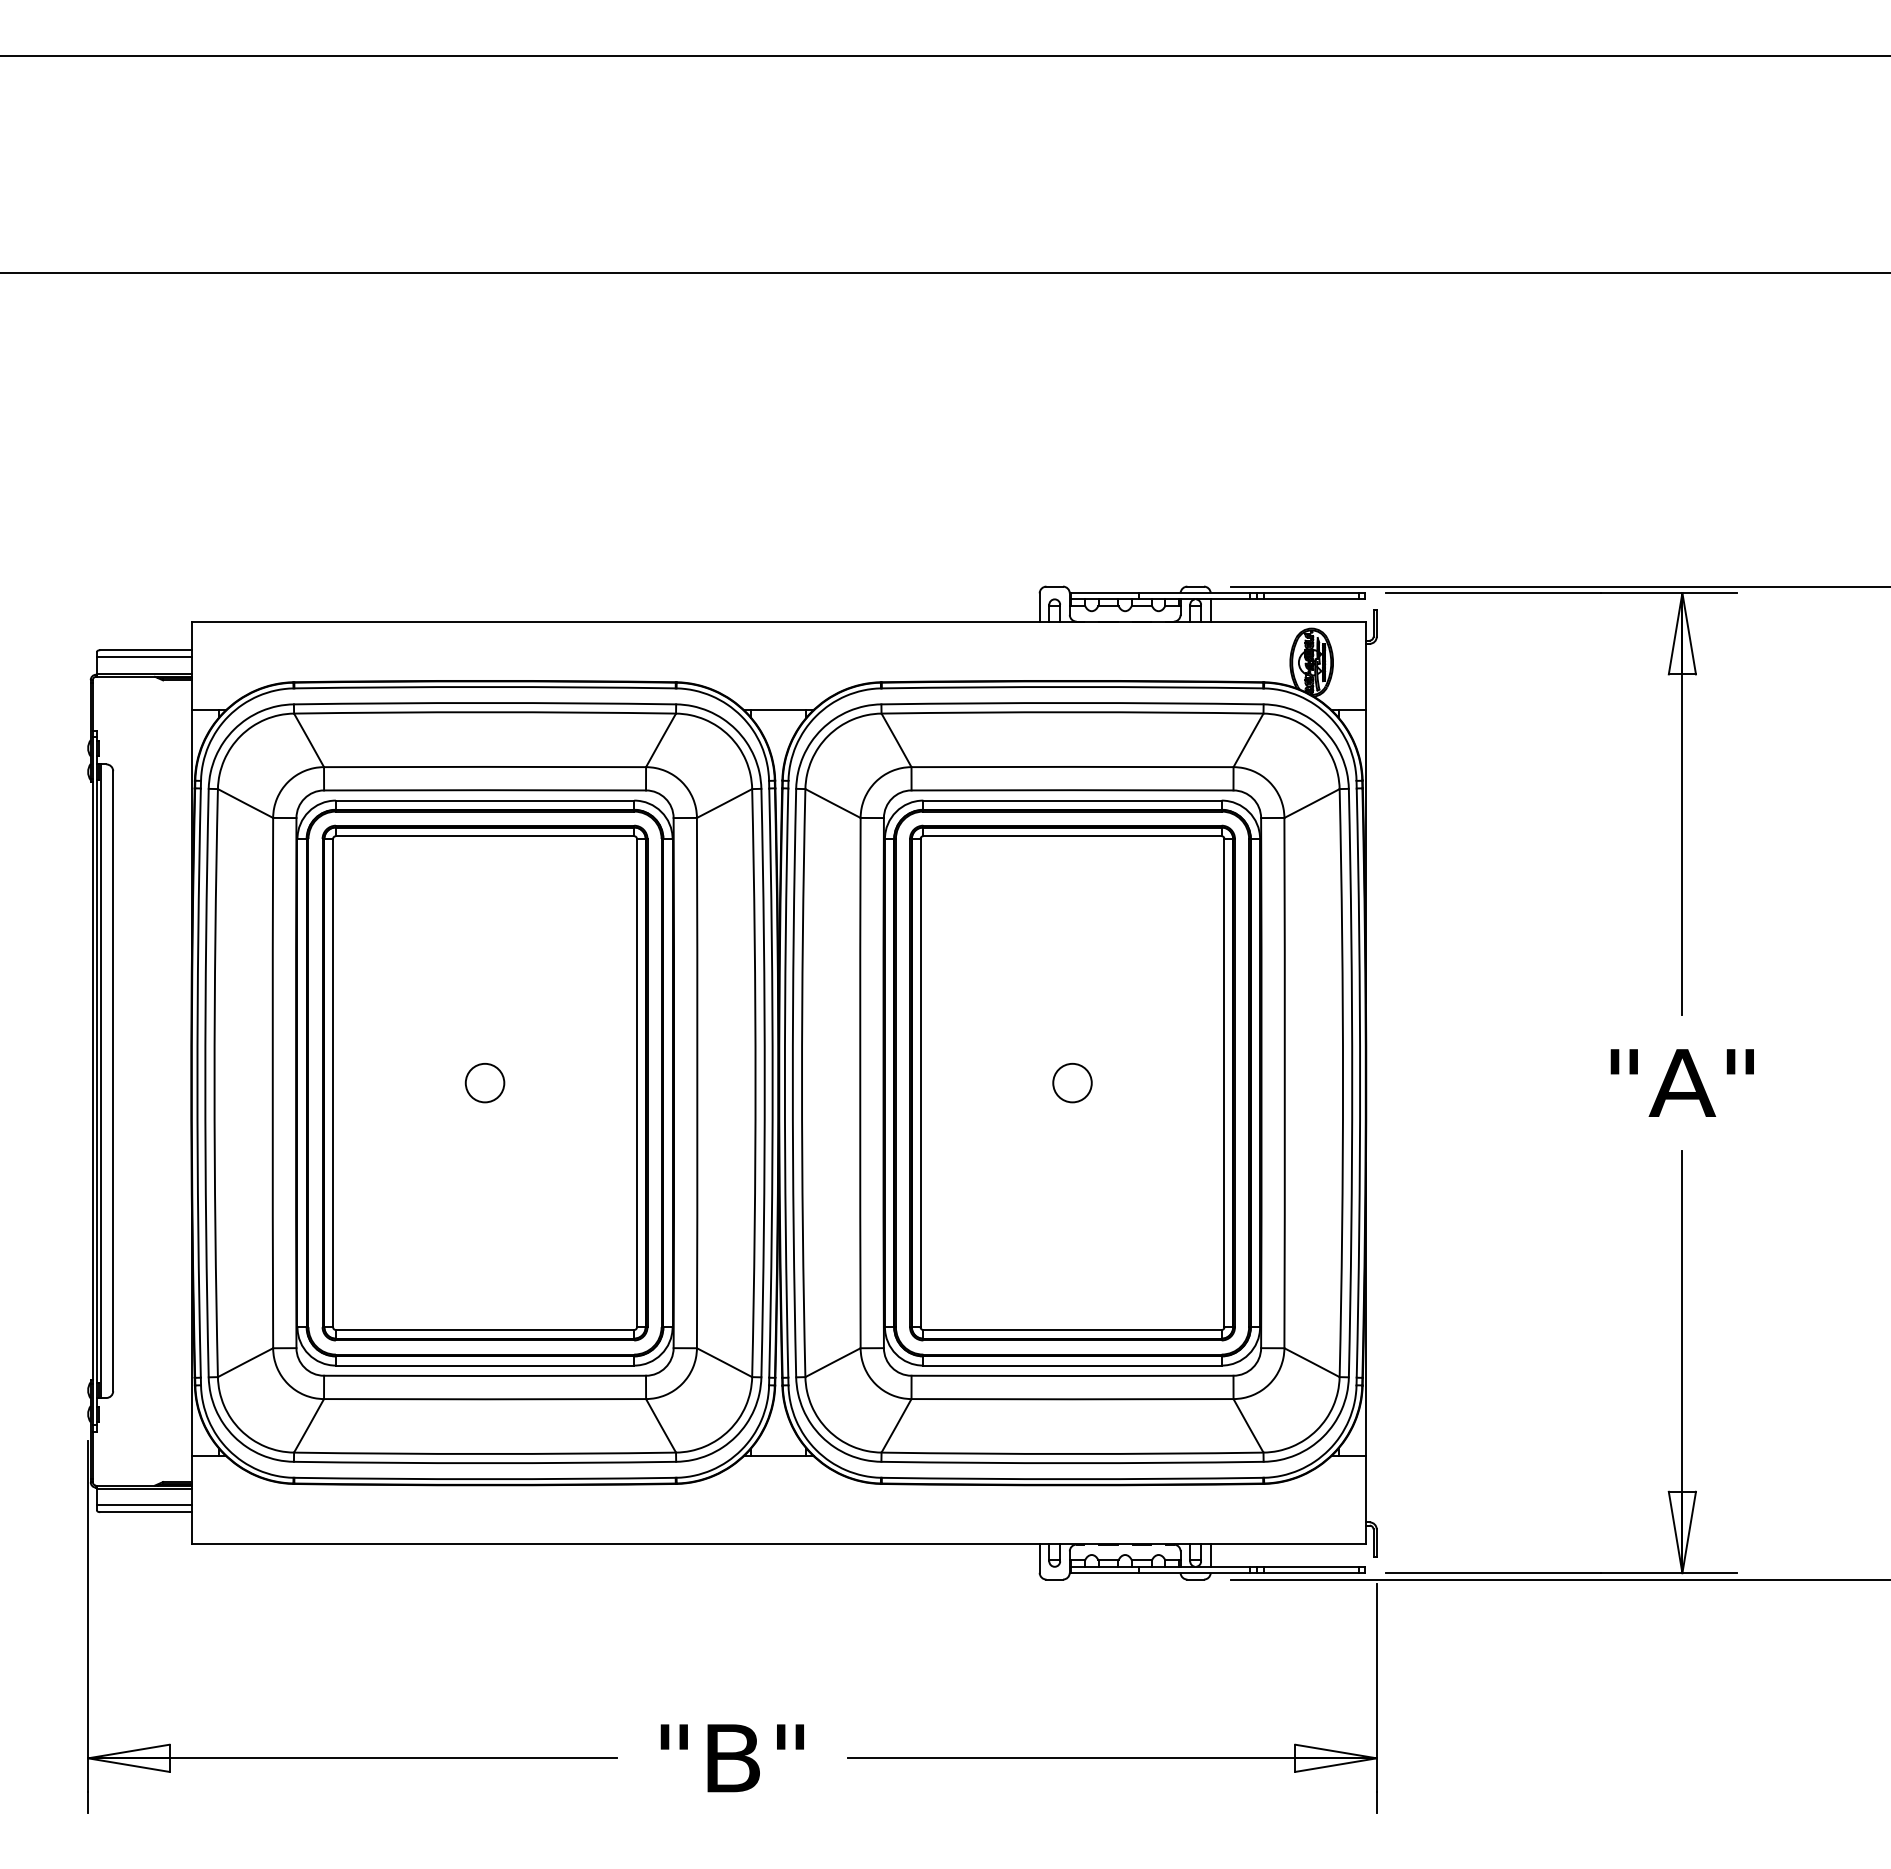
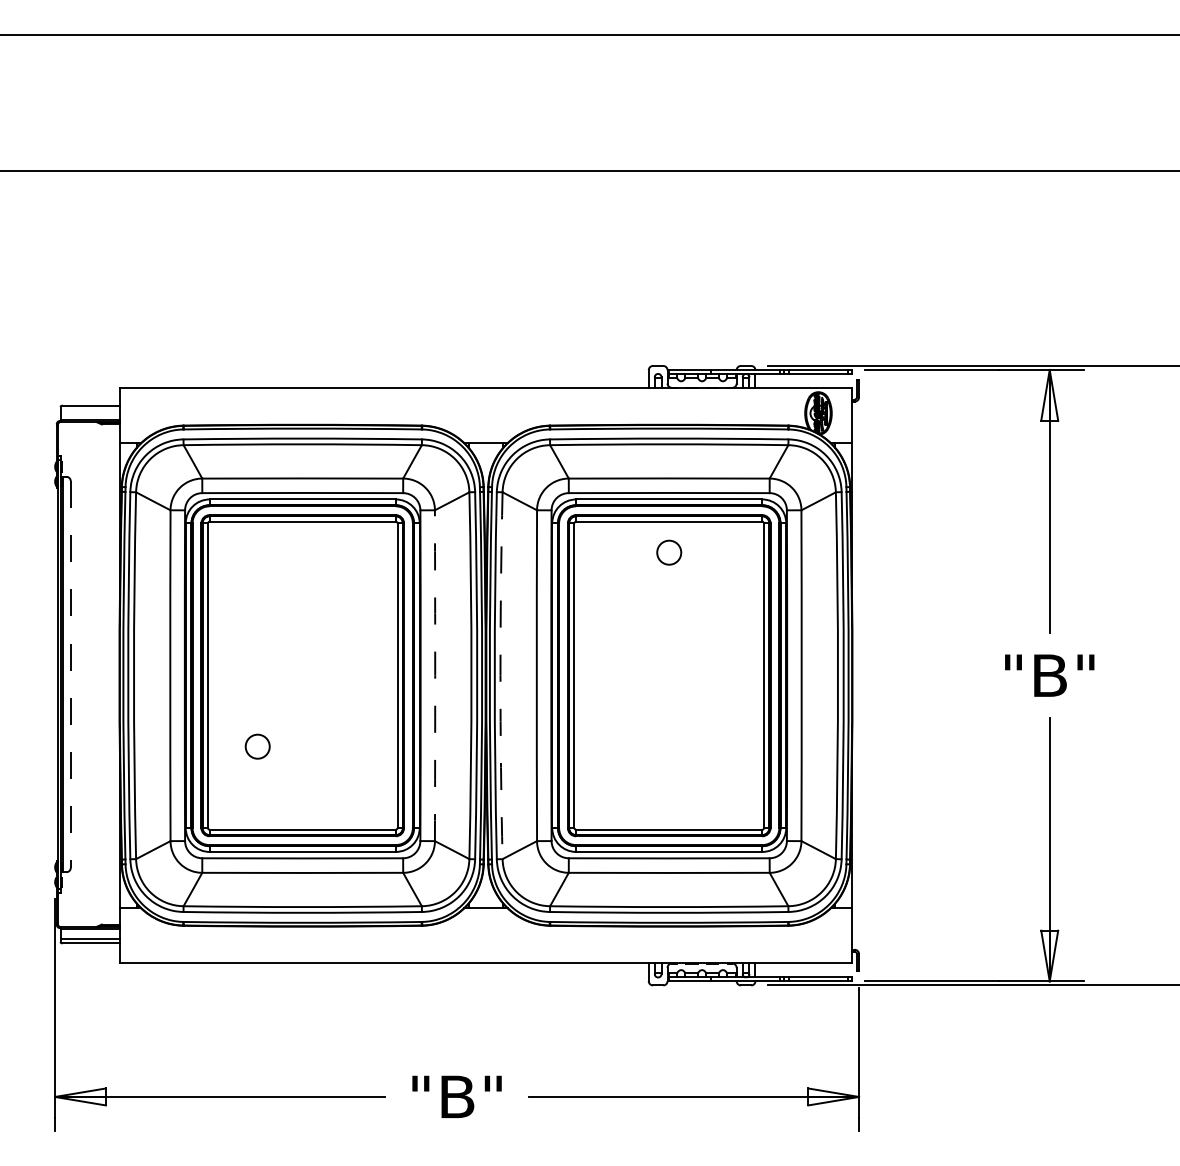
line: (143, 657) -> (89, 410), removed
line: (112, 1082) -> (70, 675), solid -> dashed
circle: (484, 1082) -> (257, 746), moved
arc: (697, 1082) -> (435, 675), solid -> dashed
arc: (802, 1082) -> (500, 675), solid -> dashed
circle: (1072, 1082) -> (669, 552), moved
text: (1682, 1082) -> (1049, 675), "A" -> "B"

